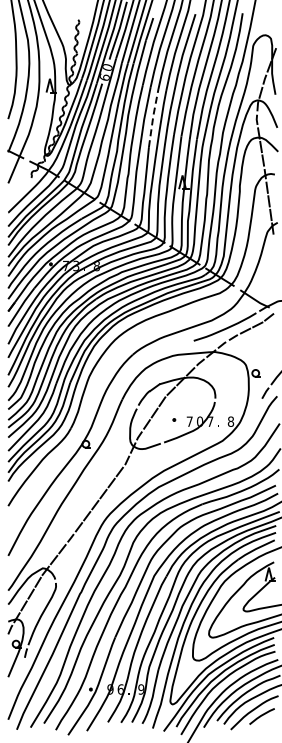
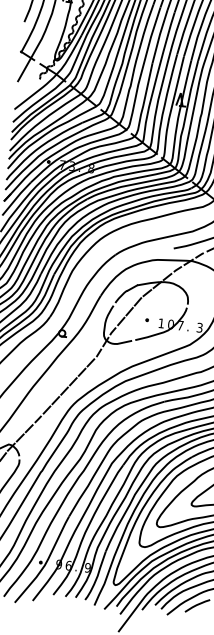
line: (153, 116) -> (160, 35), dashed -> solid
text: (189, 421) -> (161, 323), 7 -> 1
text: (230, 421) -> (199, 327), 8 -> 3

